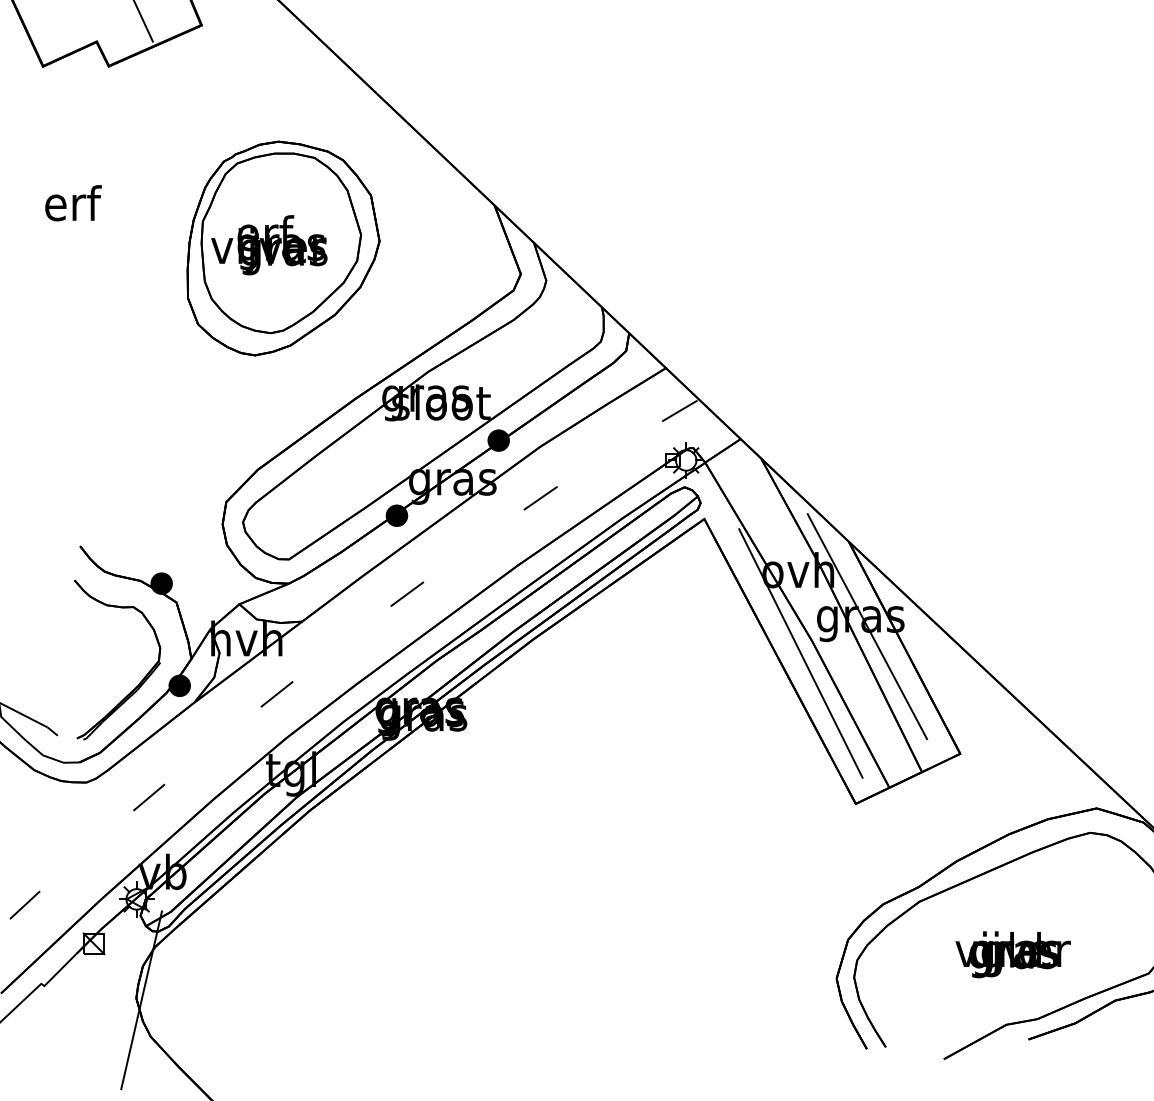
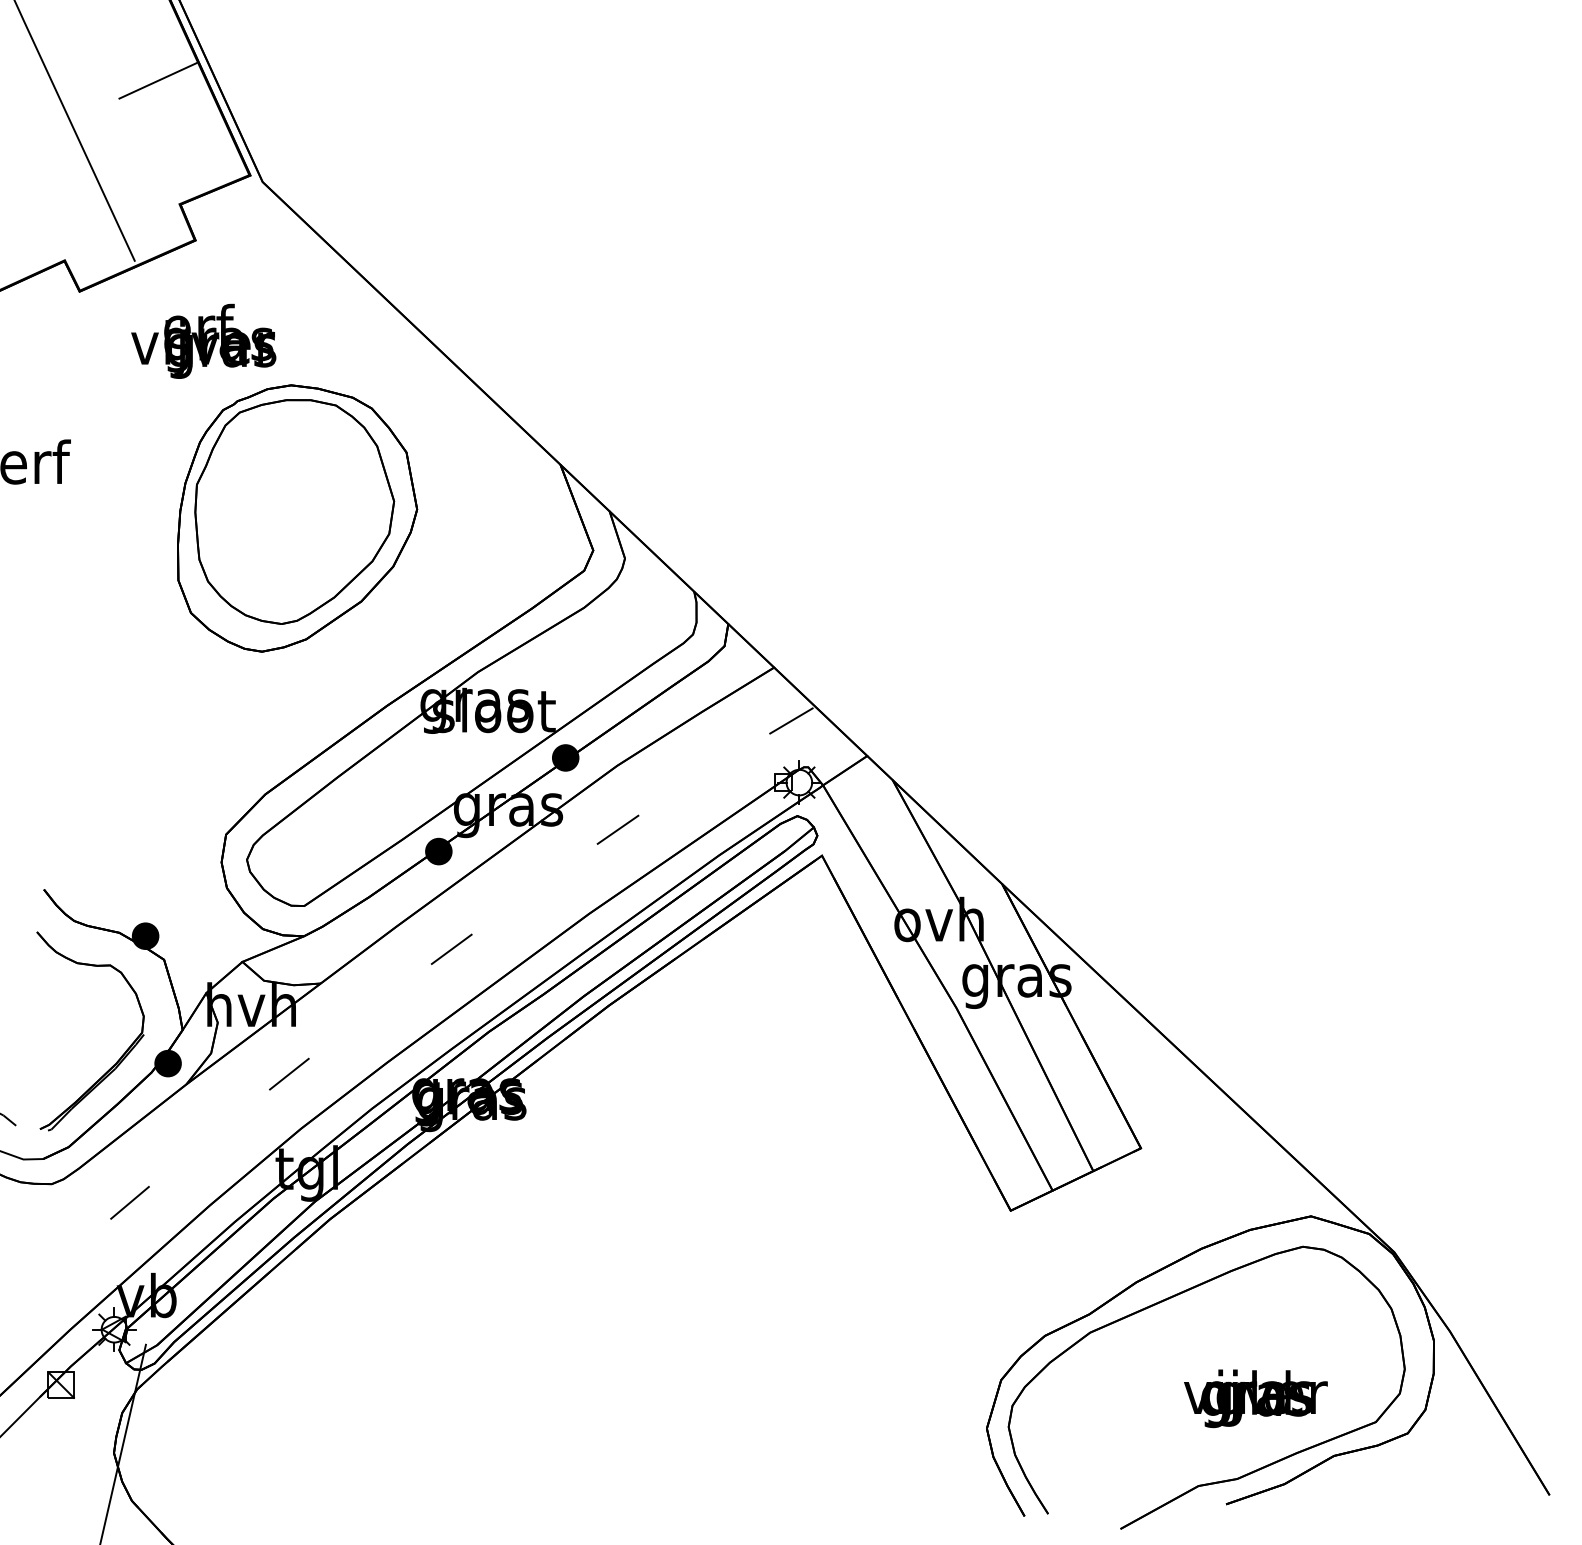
text: (269, 244) -> (203, 340), moved
line: (866, 626) -> (1024, 989), removed
line: (801, 653) -> (942, 1023), removed
text: (1012, 954) -> (1255, 1398), moved

